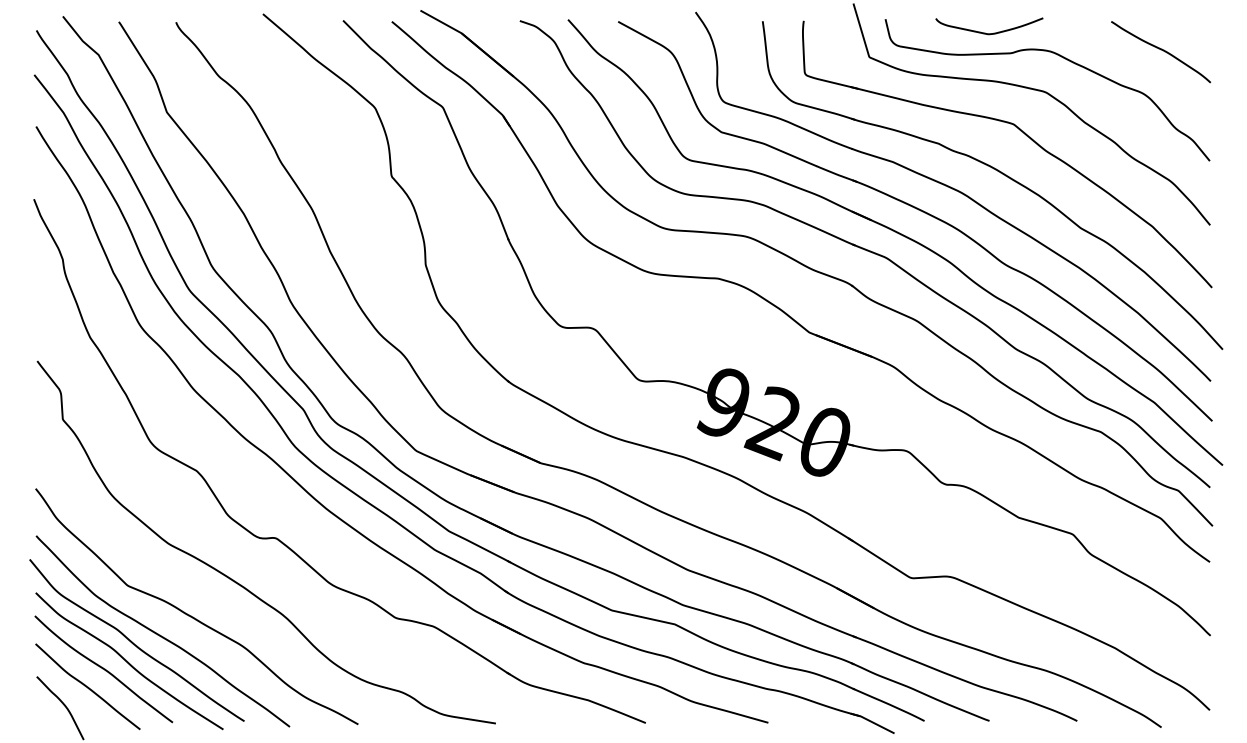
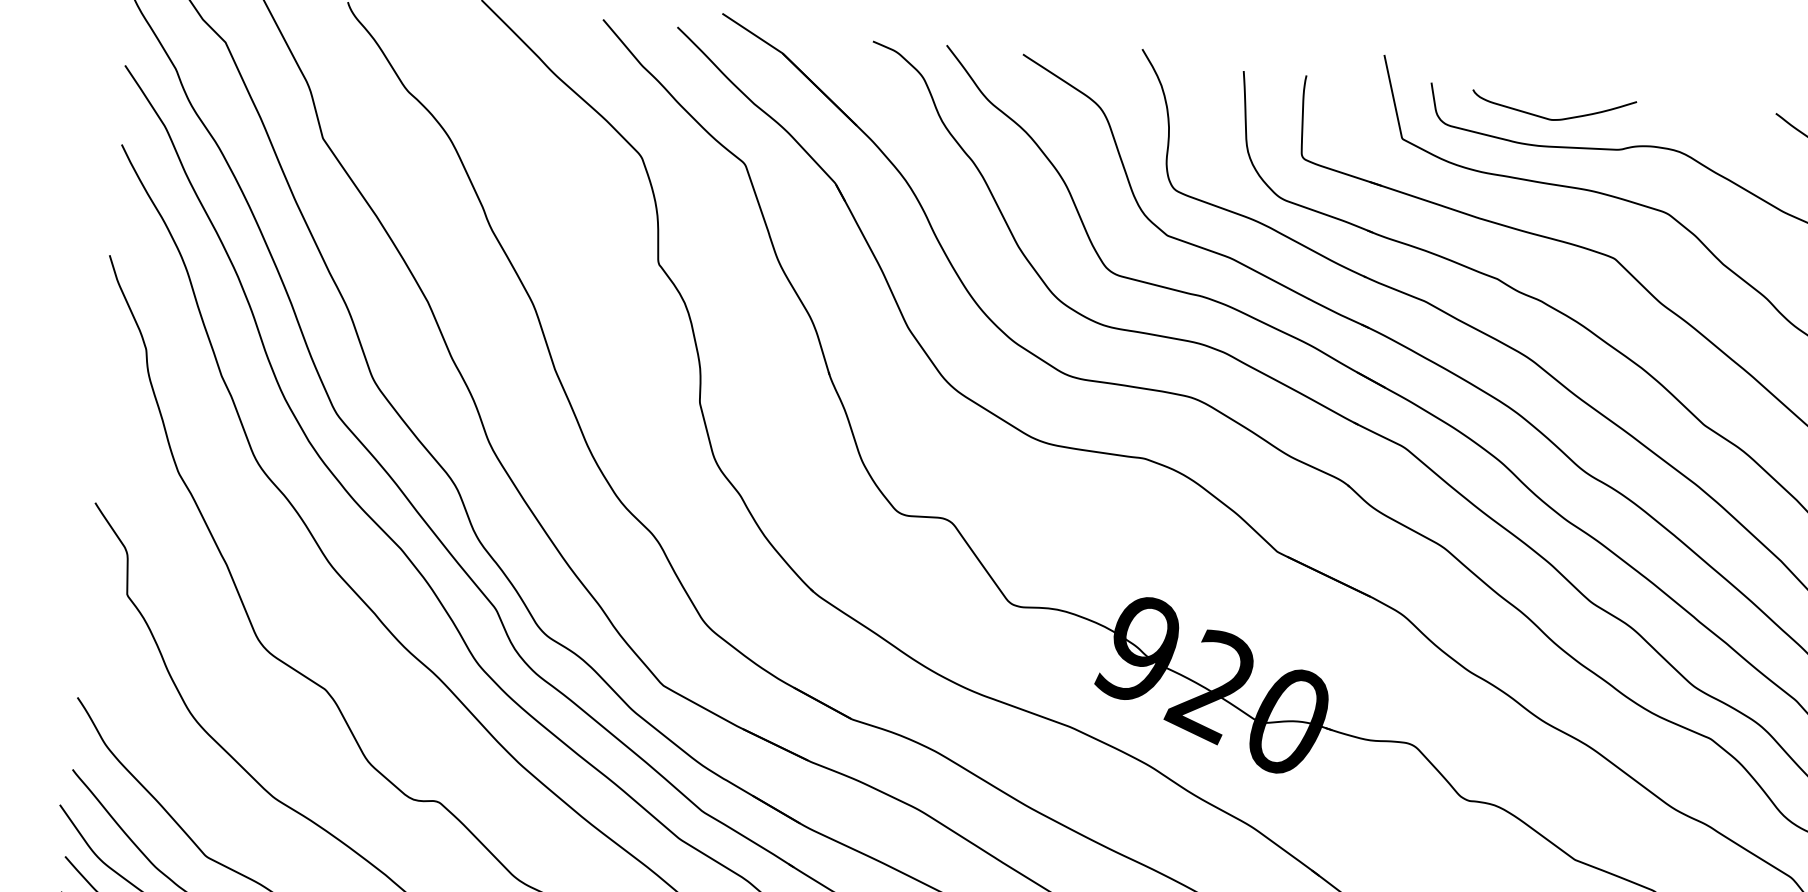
curve: (989, 33) -> (1553, 118), moved

